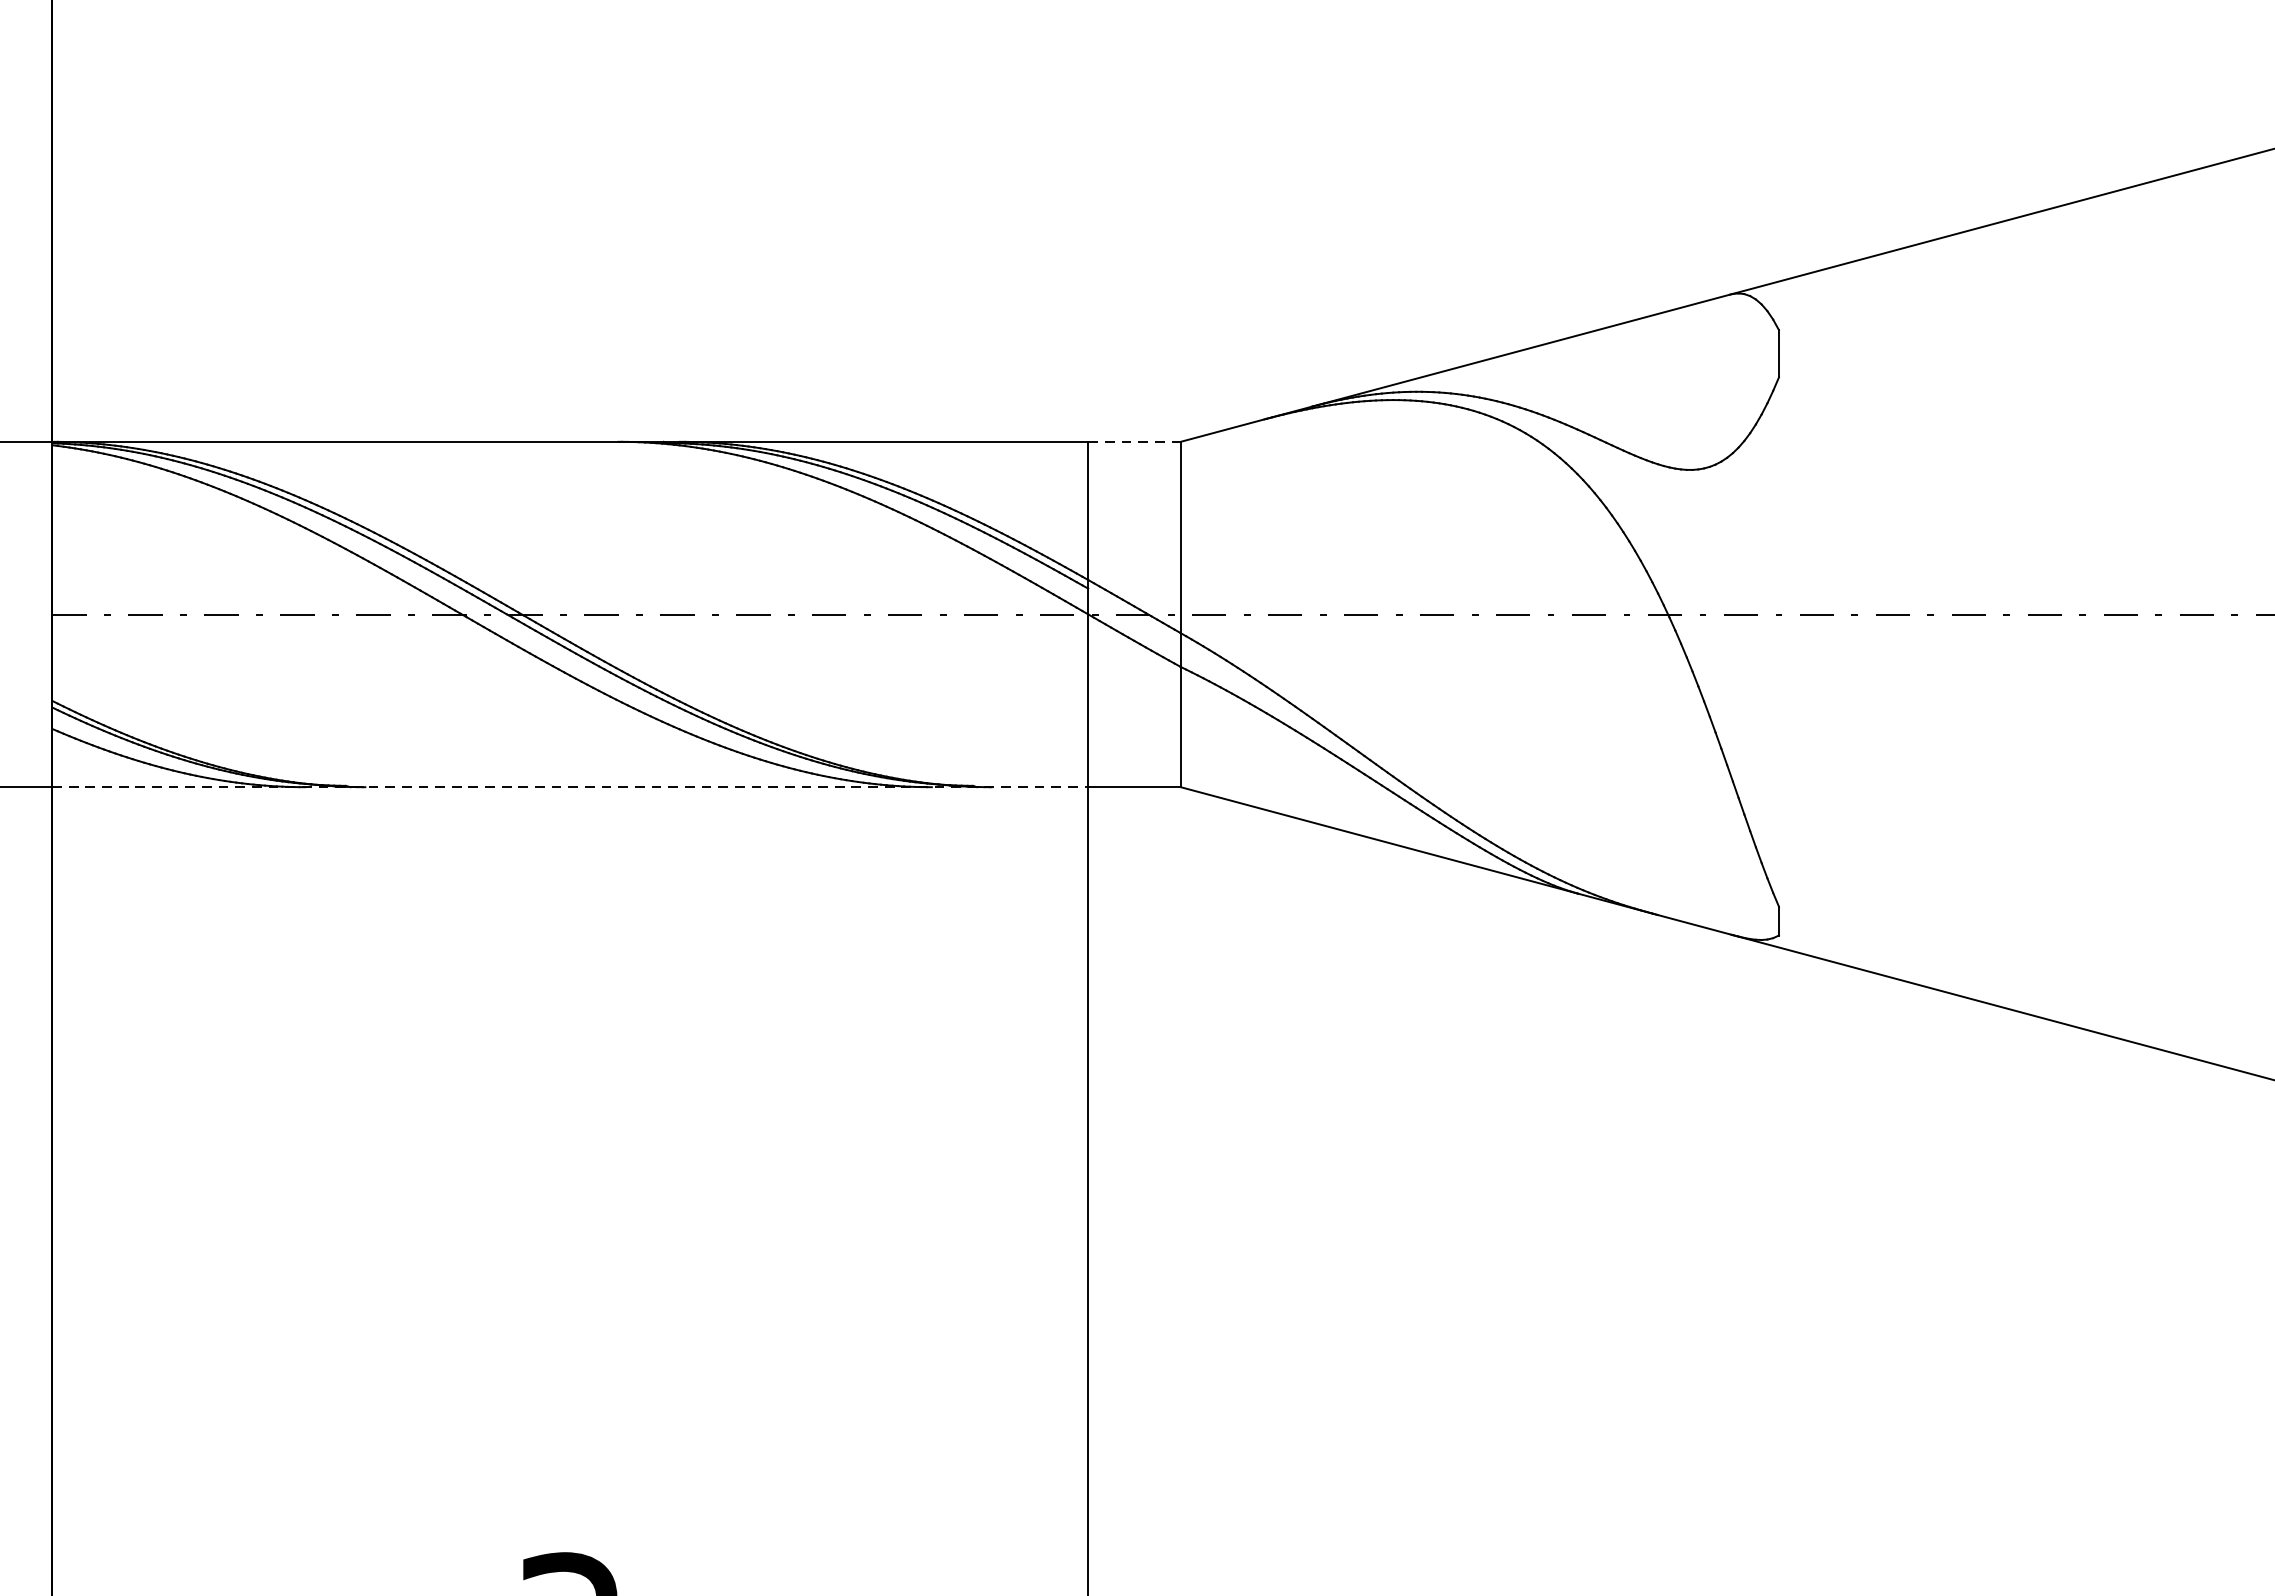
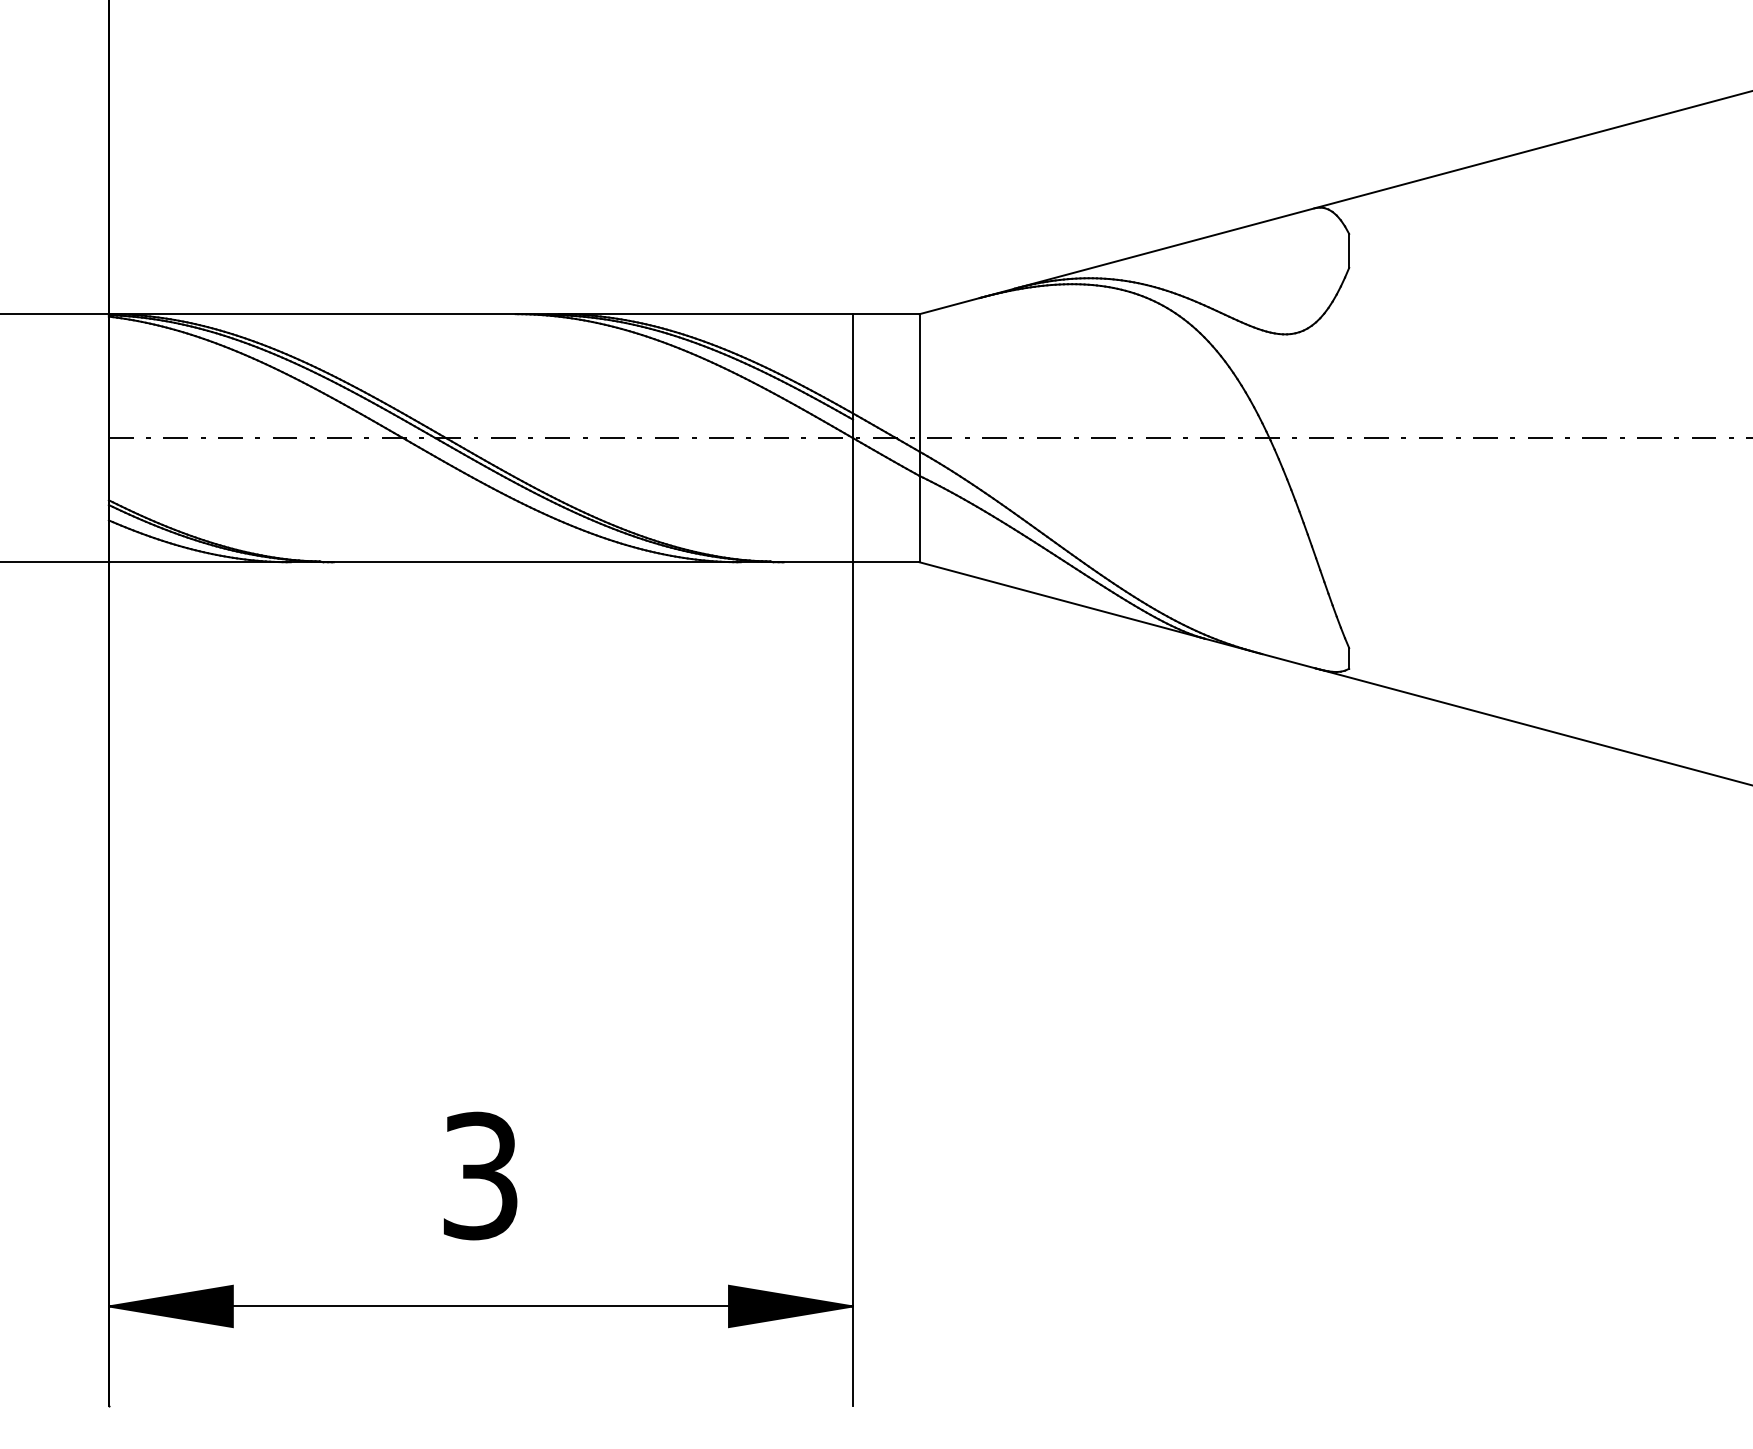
line: (1134, 442) -> (886, 314), dashed -> solid
line: (570, 787) -> (481, 562), dashed -> solid

